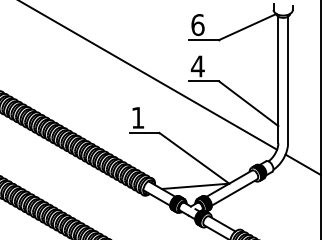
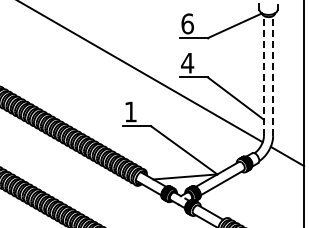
line: (277, 79) -> (263, 75), solid -> dashed
line: (288, 79) -> (273, 75), solid -> dashed

